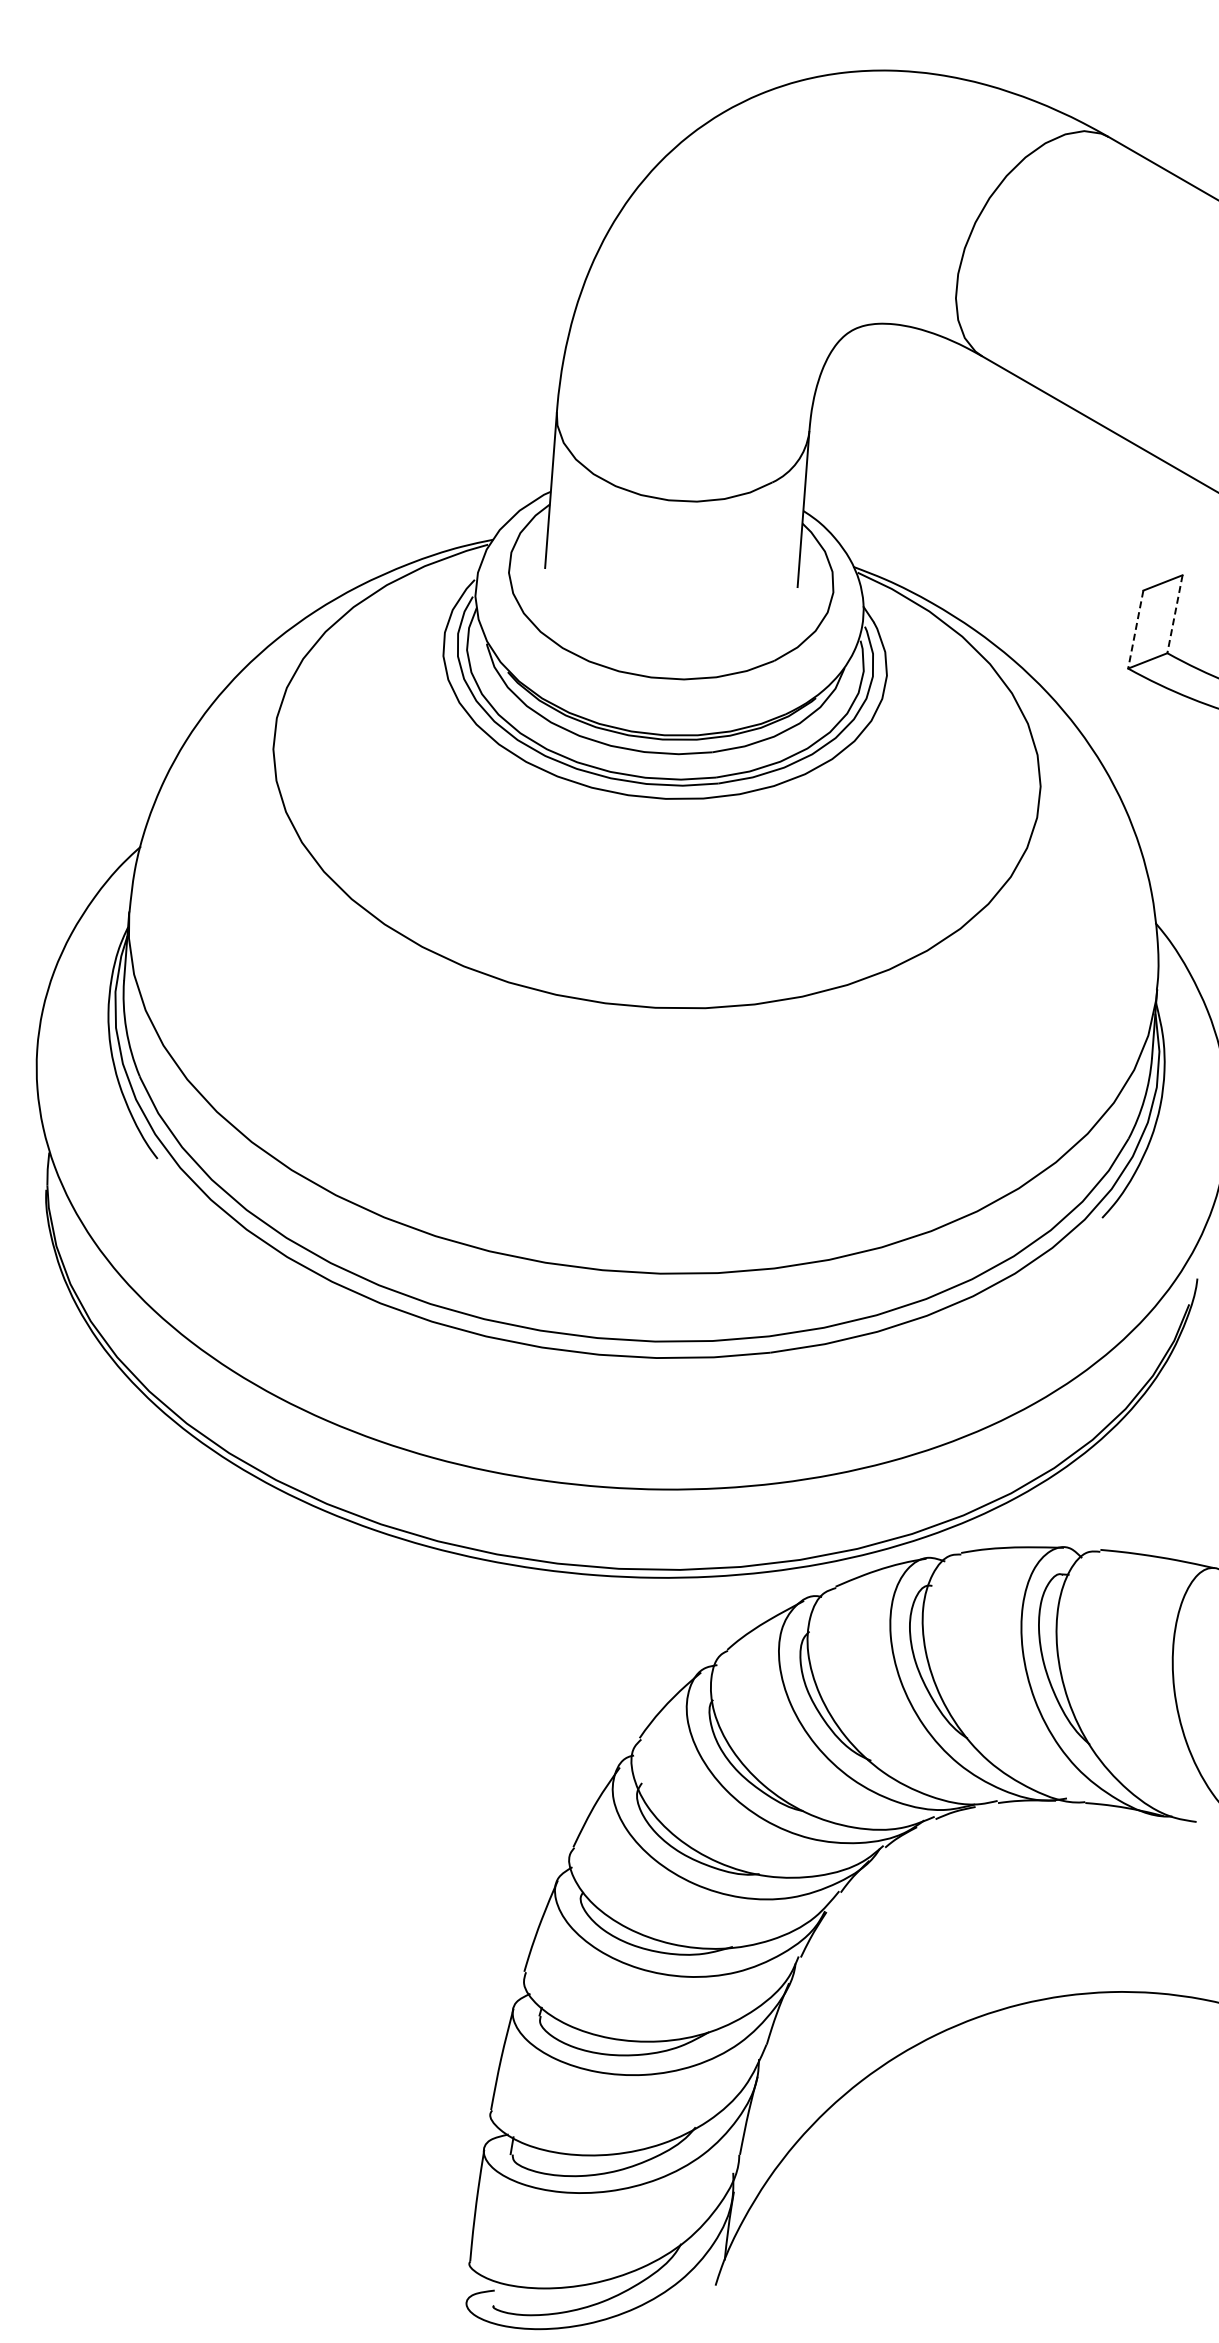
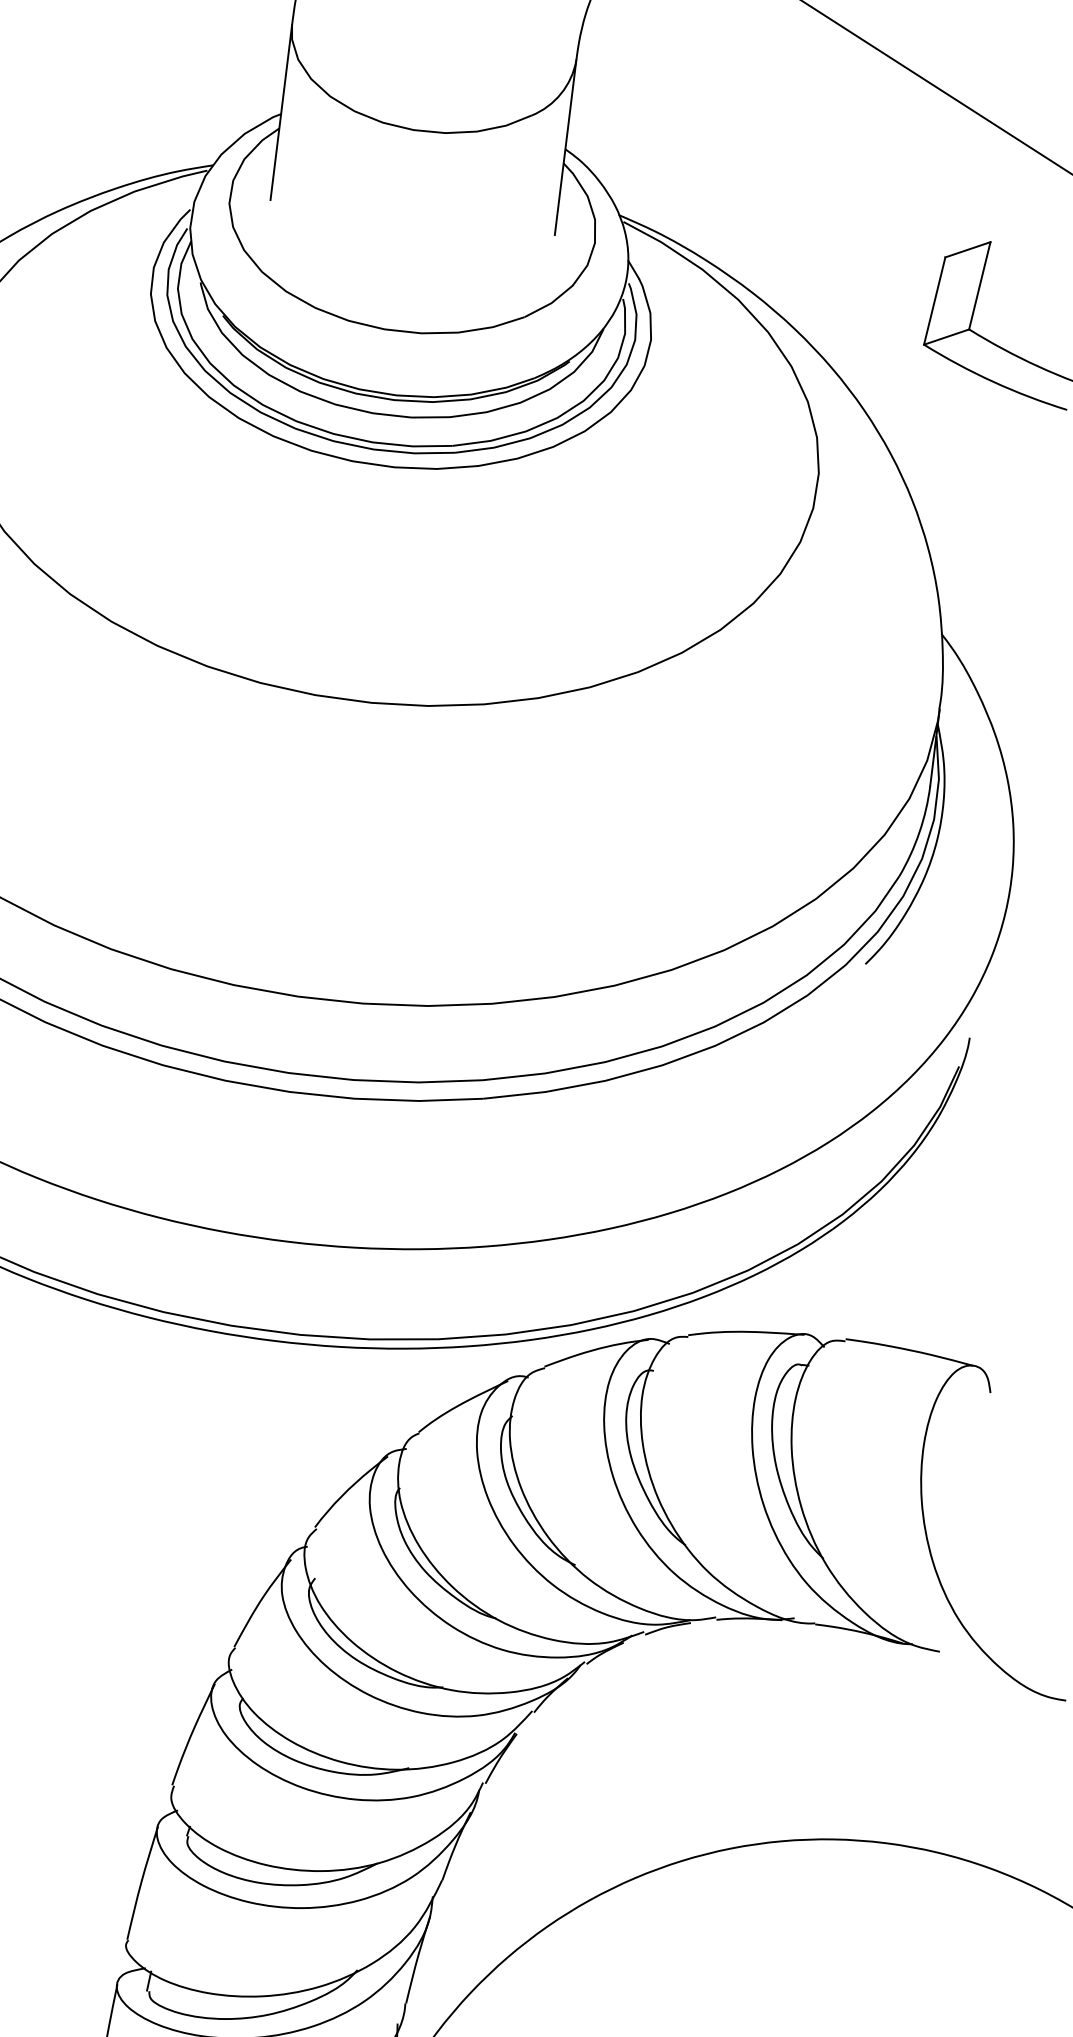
line: (1174, 614) -> (979, 286), dashed -> solid
line: (1135, 629) -> (934, 300), dashed -> solid

